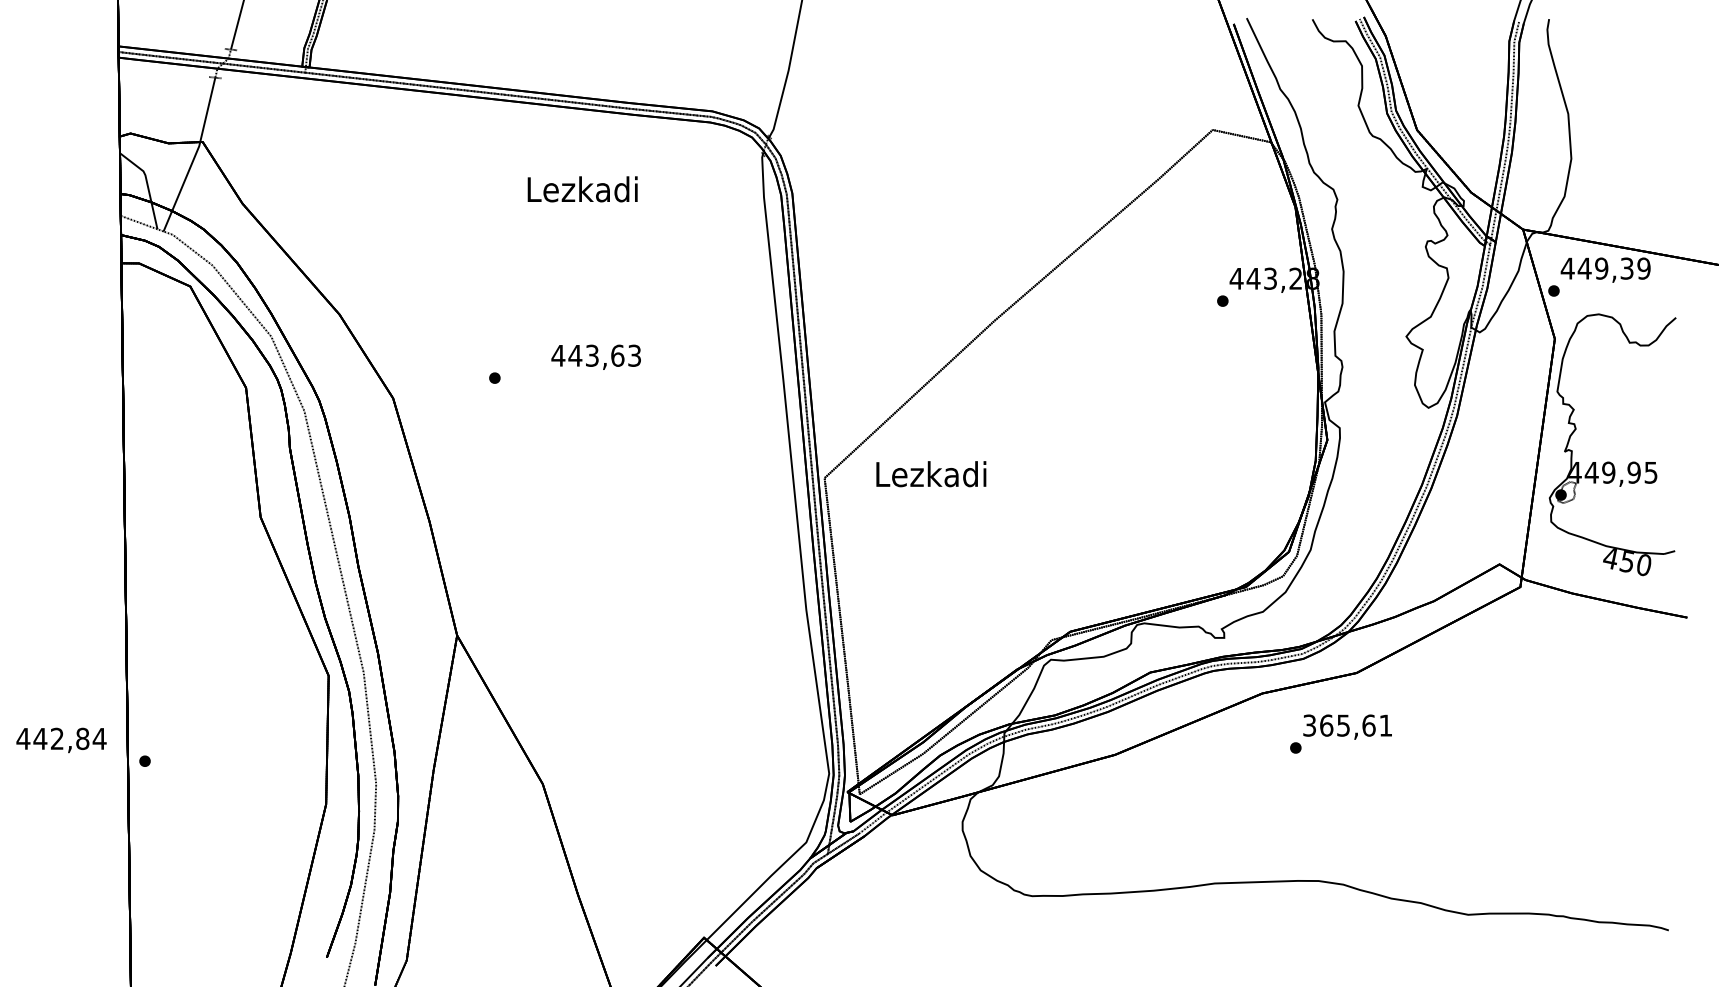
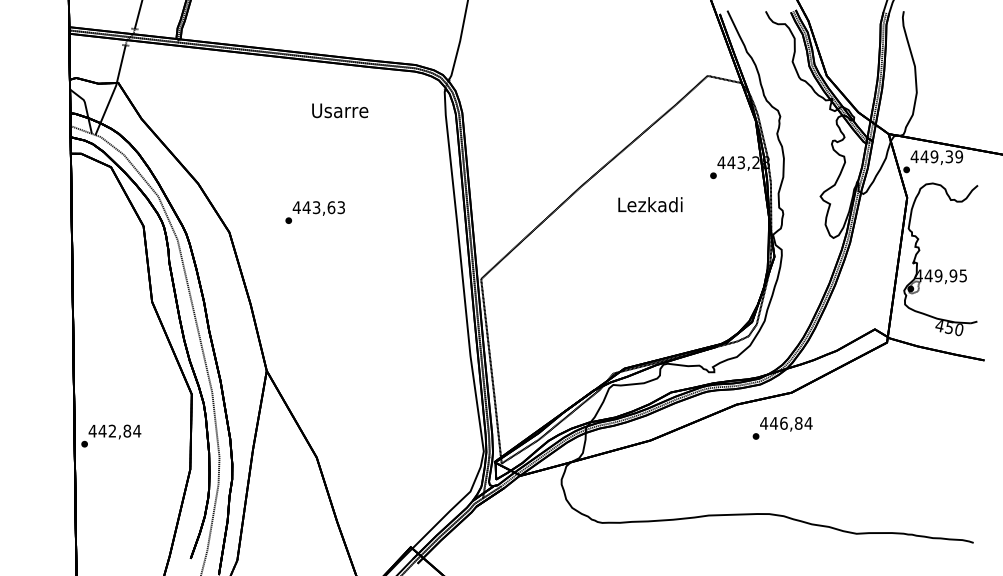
text: (581, 189) -> (339, 110), Lezkadi -> Usarre
text: (595, 357) -> (318, 208), moved
text: (931, 473) -> (650, 204), moved
text: (1347, 725) -> (786, 423), 365,61 -> 446,84
text: (60, 739) -> (114, 431), moved

